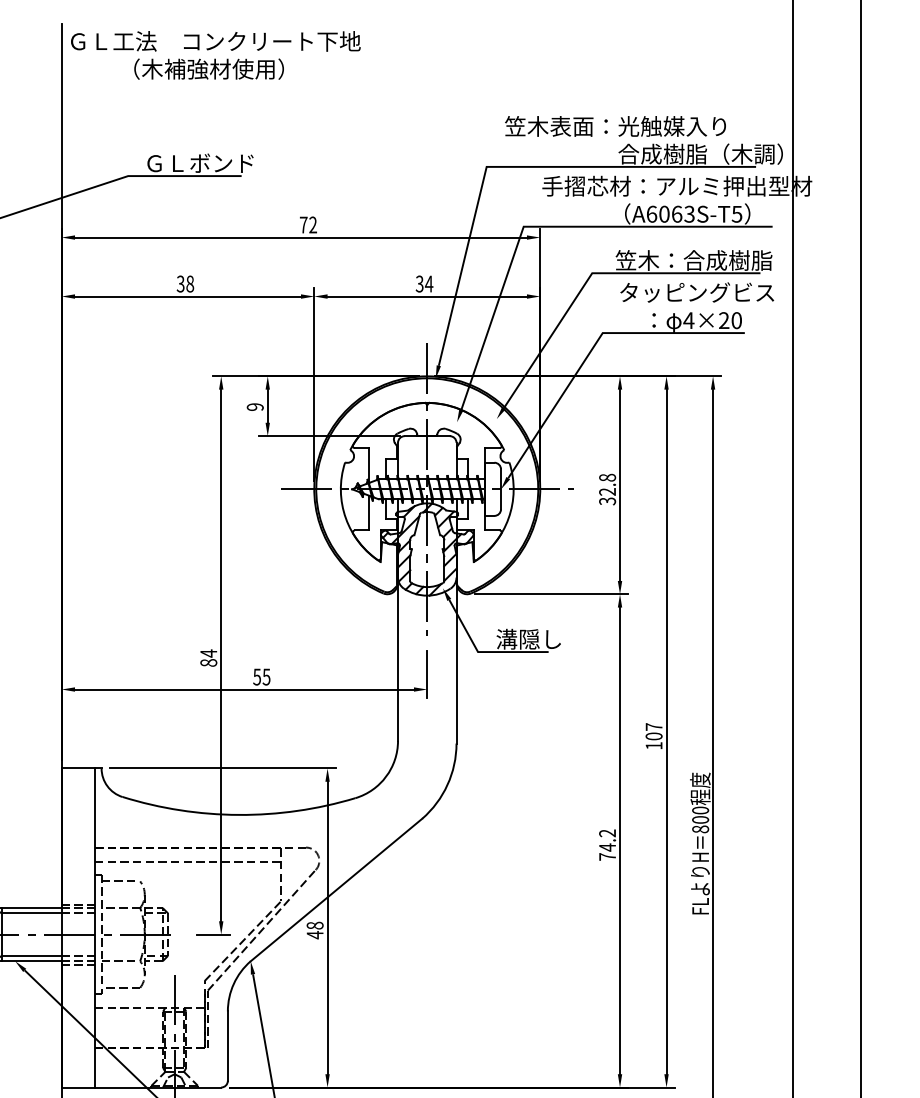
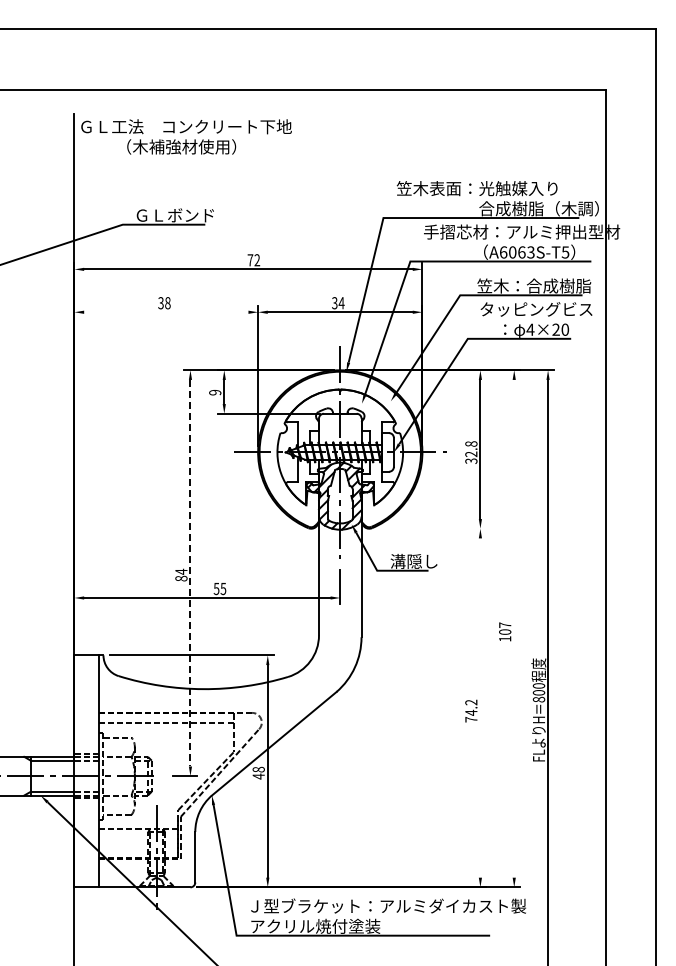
line: (188, 296) -> (166, 312), removed
line: (551, 593) -> (430, 528), removed
line: (221, 655) -> (190, 573), solid -> dashed
line: (666, 731) -> (514, 628), removed
line: (620, 840) -> (480, 707), removed

